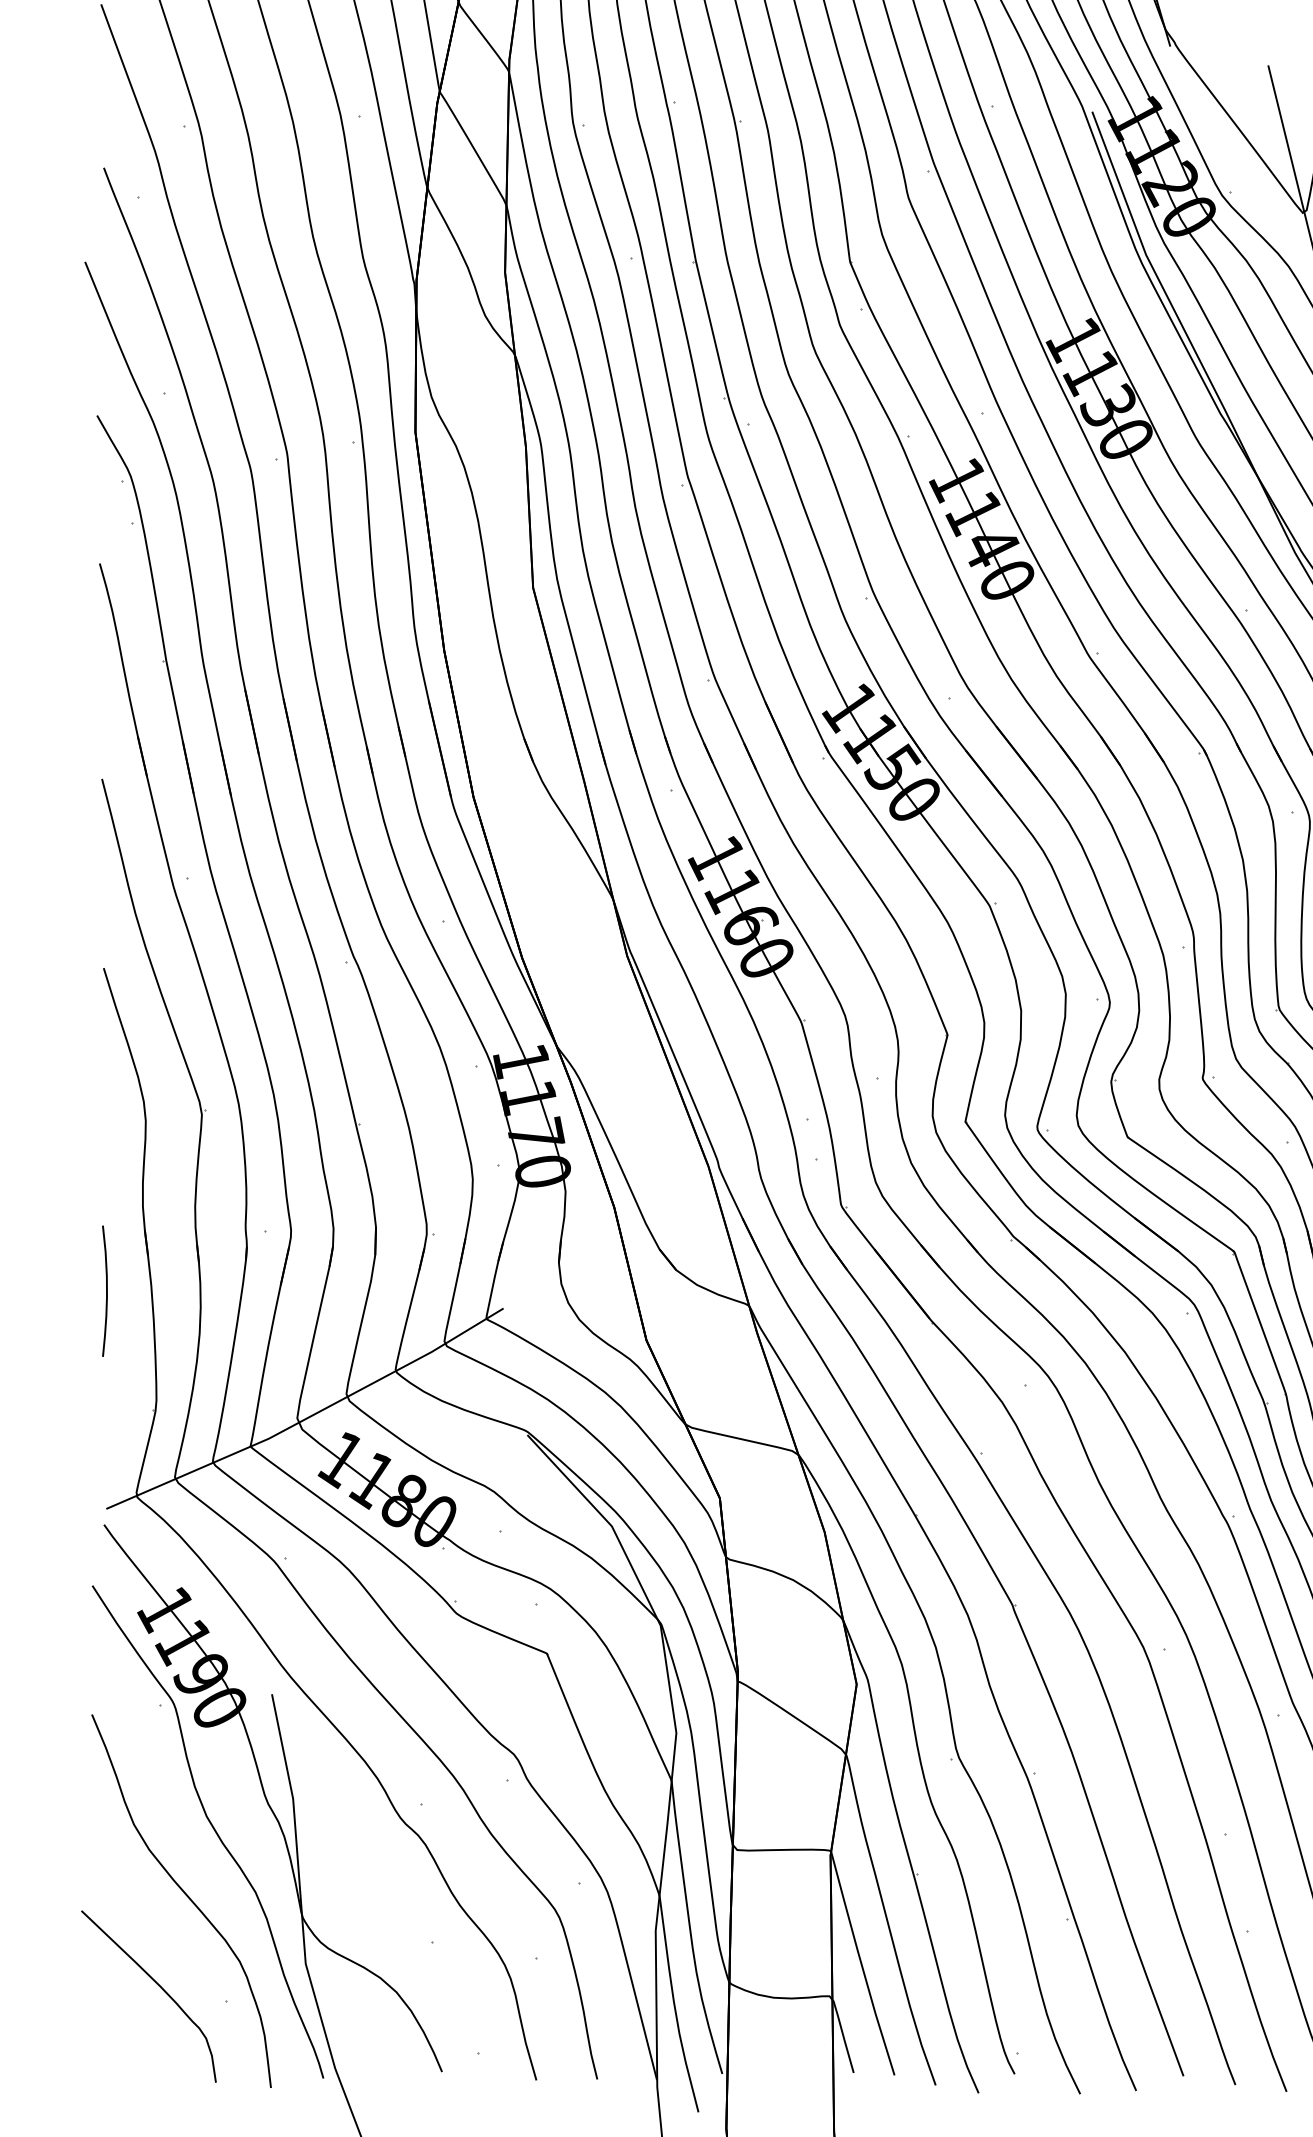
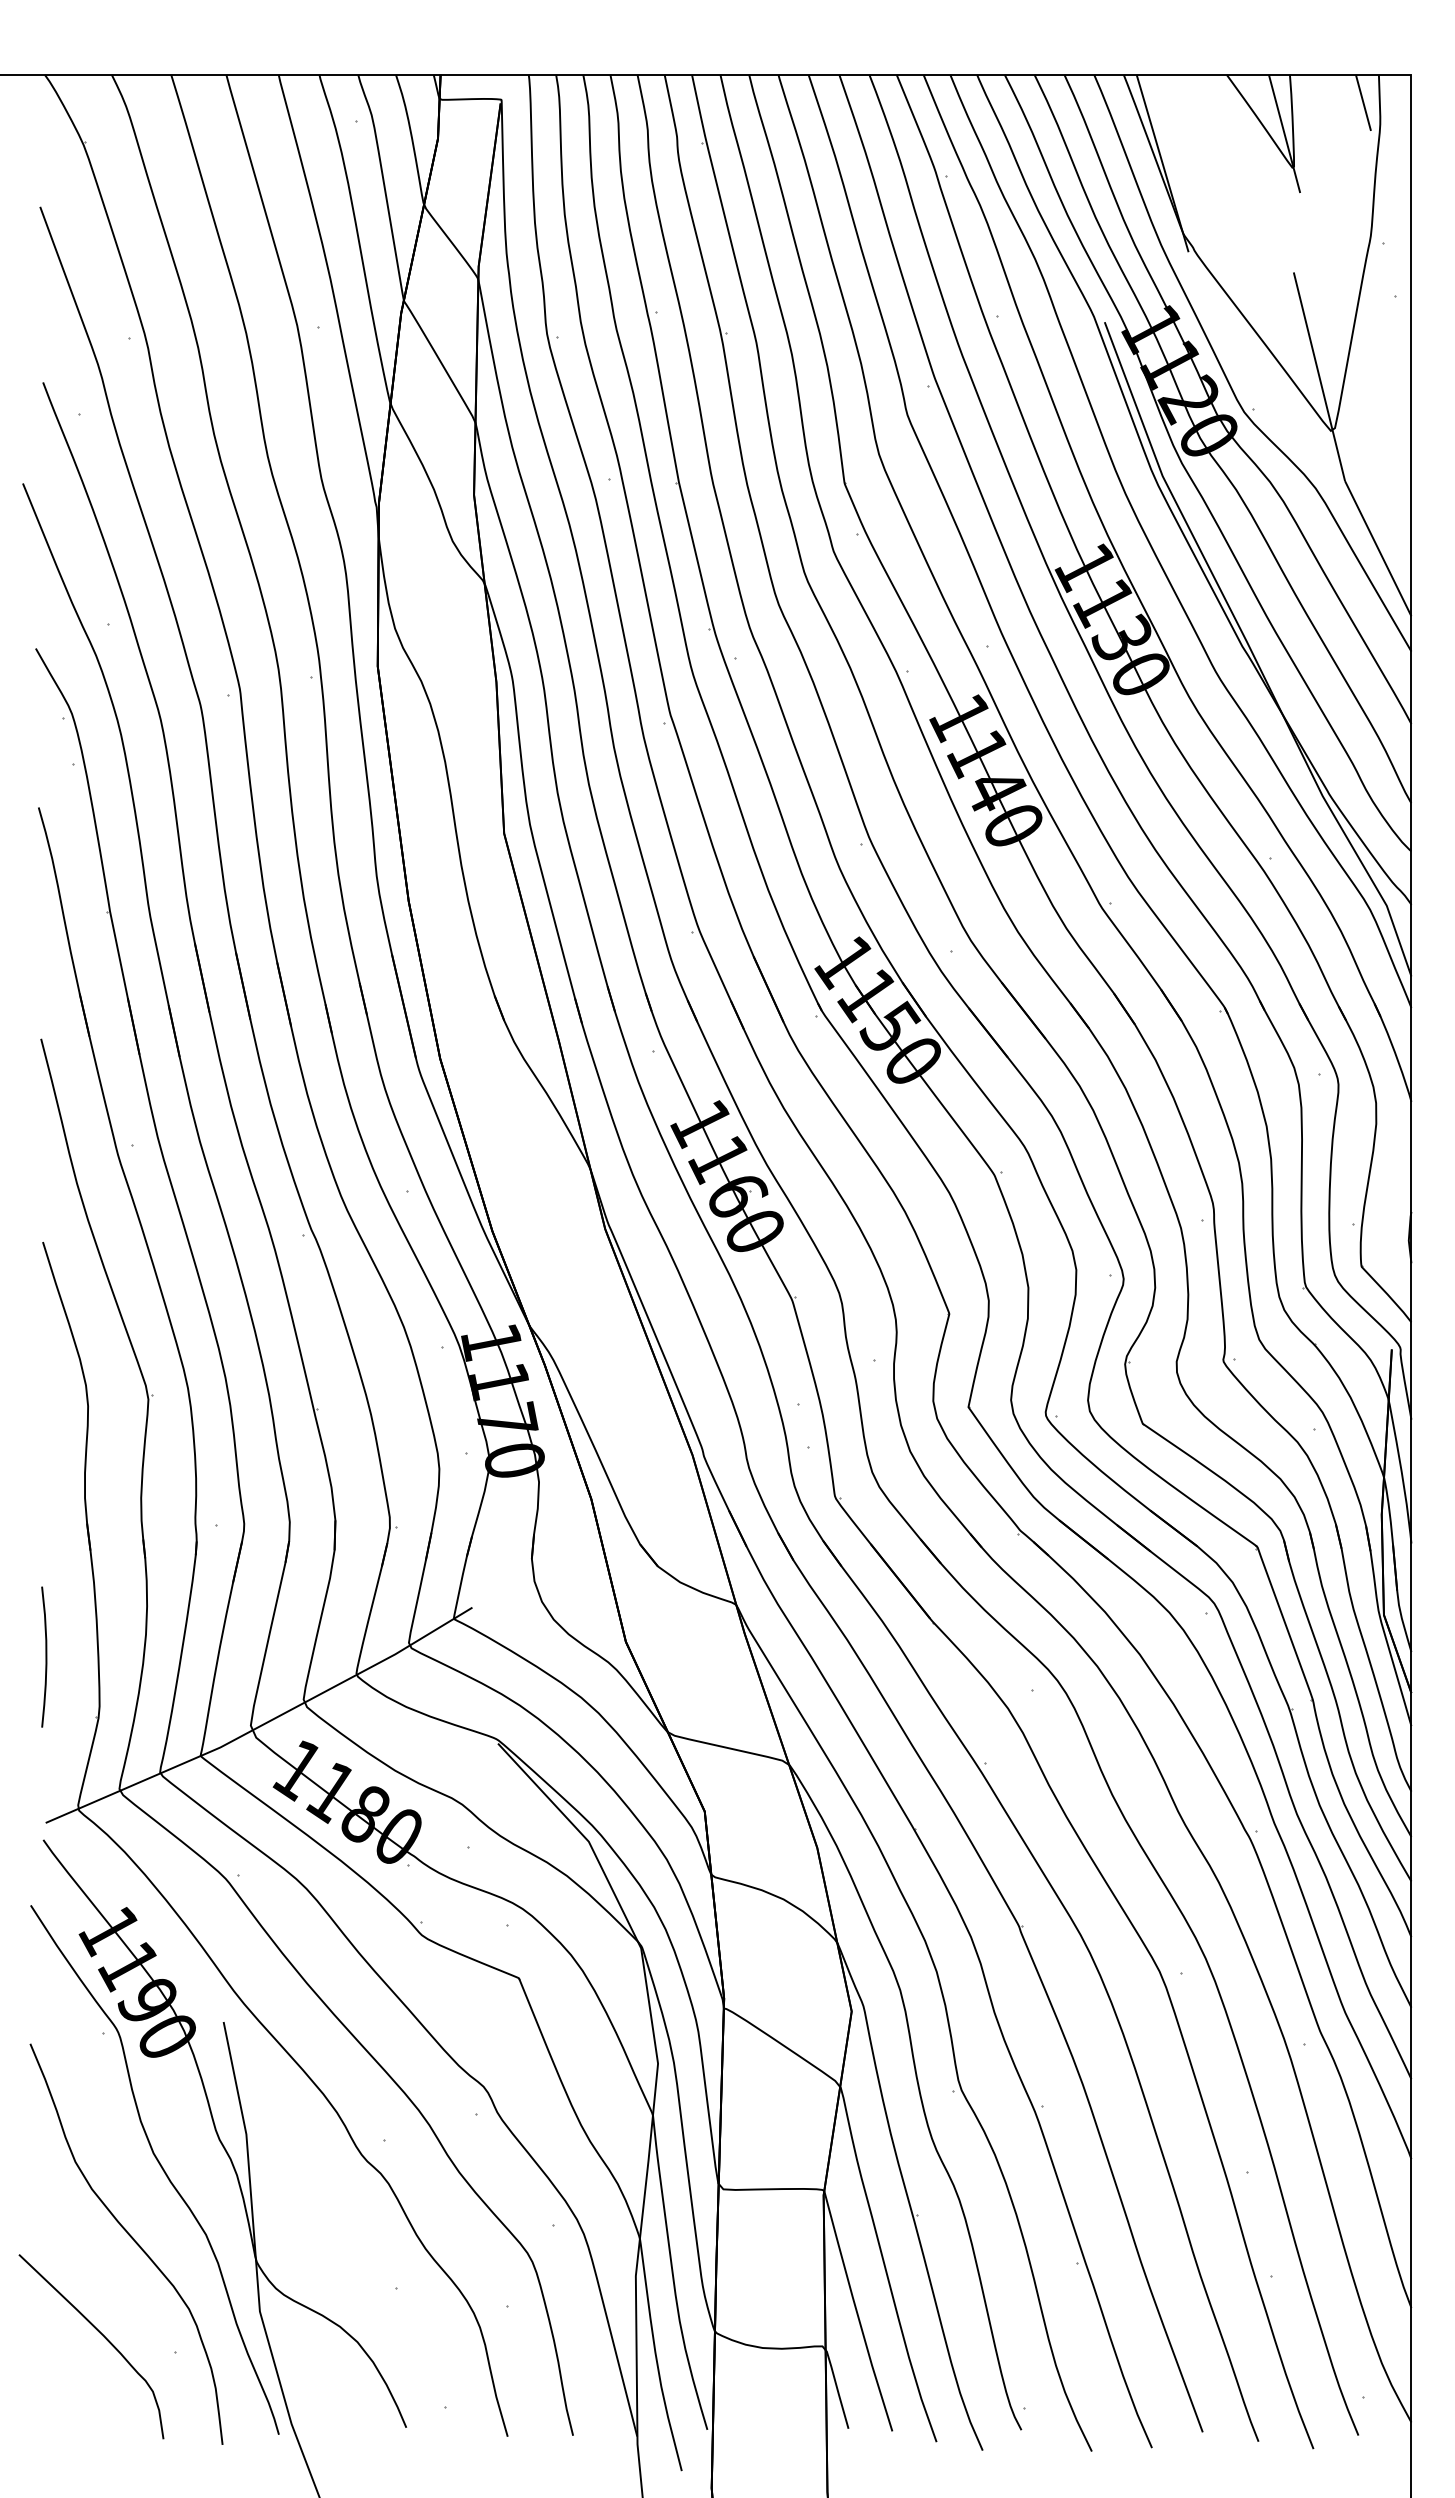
curve: (106, 1290) -> (45, 1656), moved

